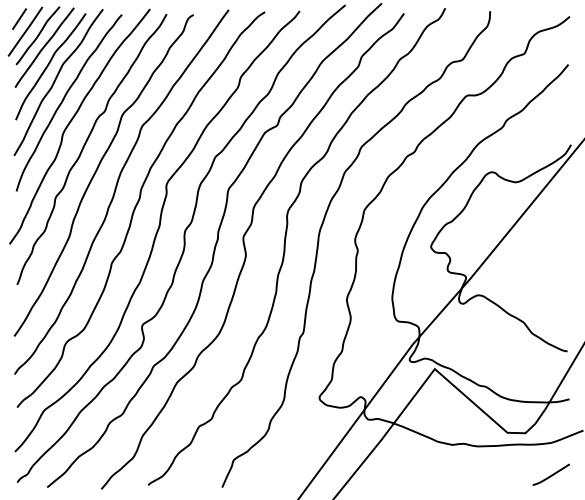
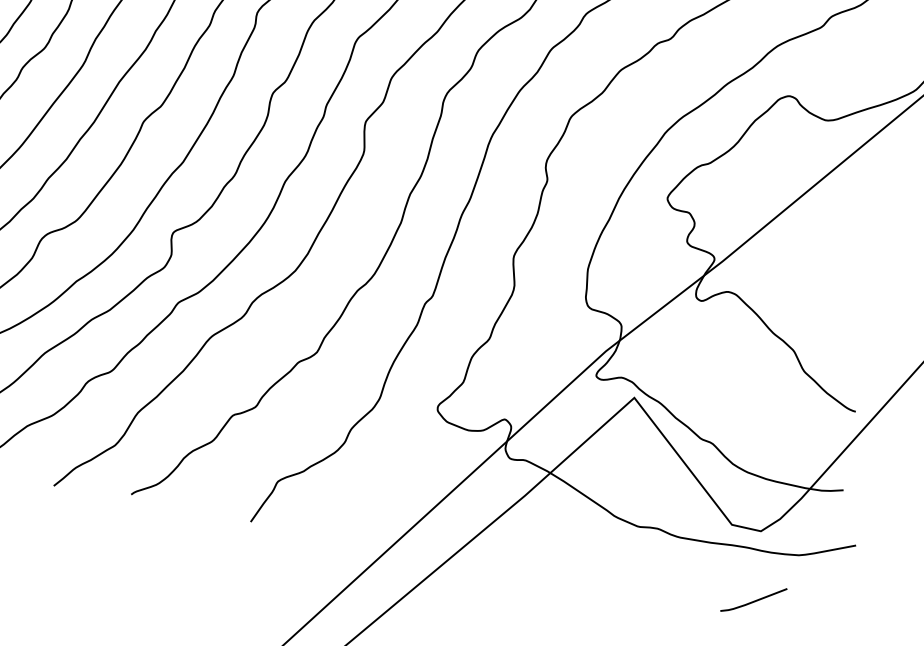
line: (551, 474) -> (754, 599), moved

